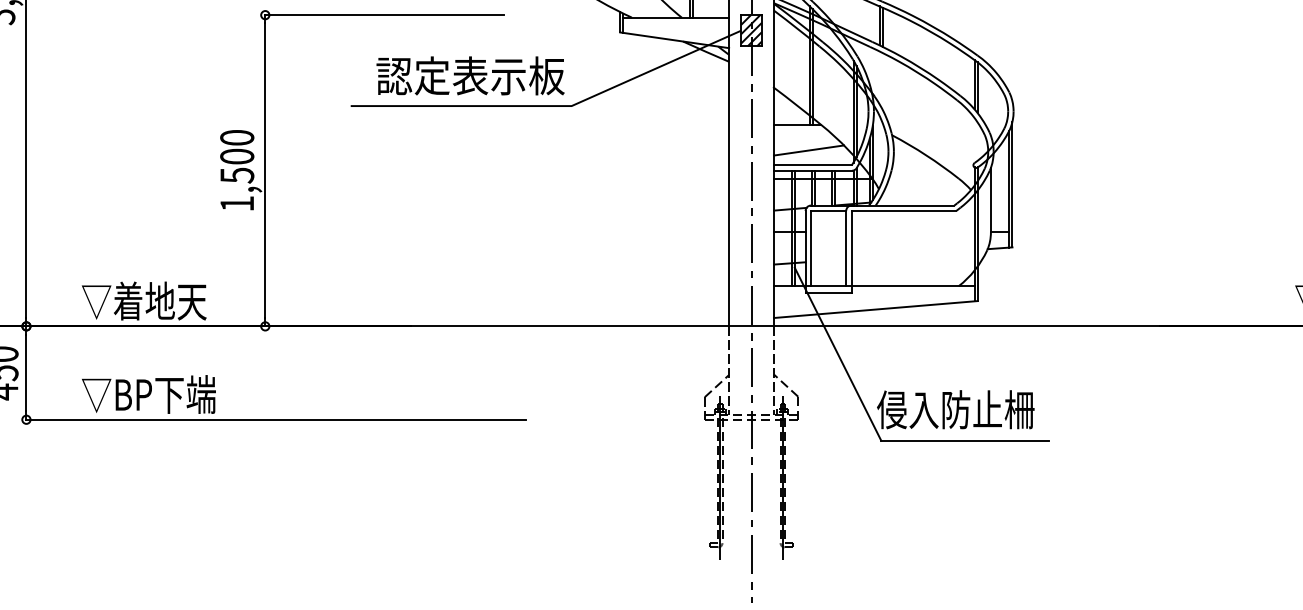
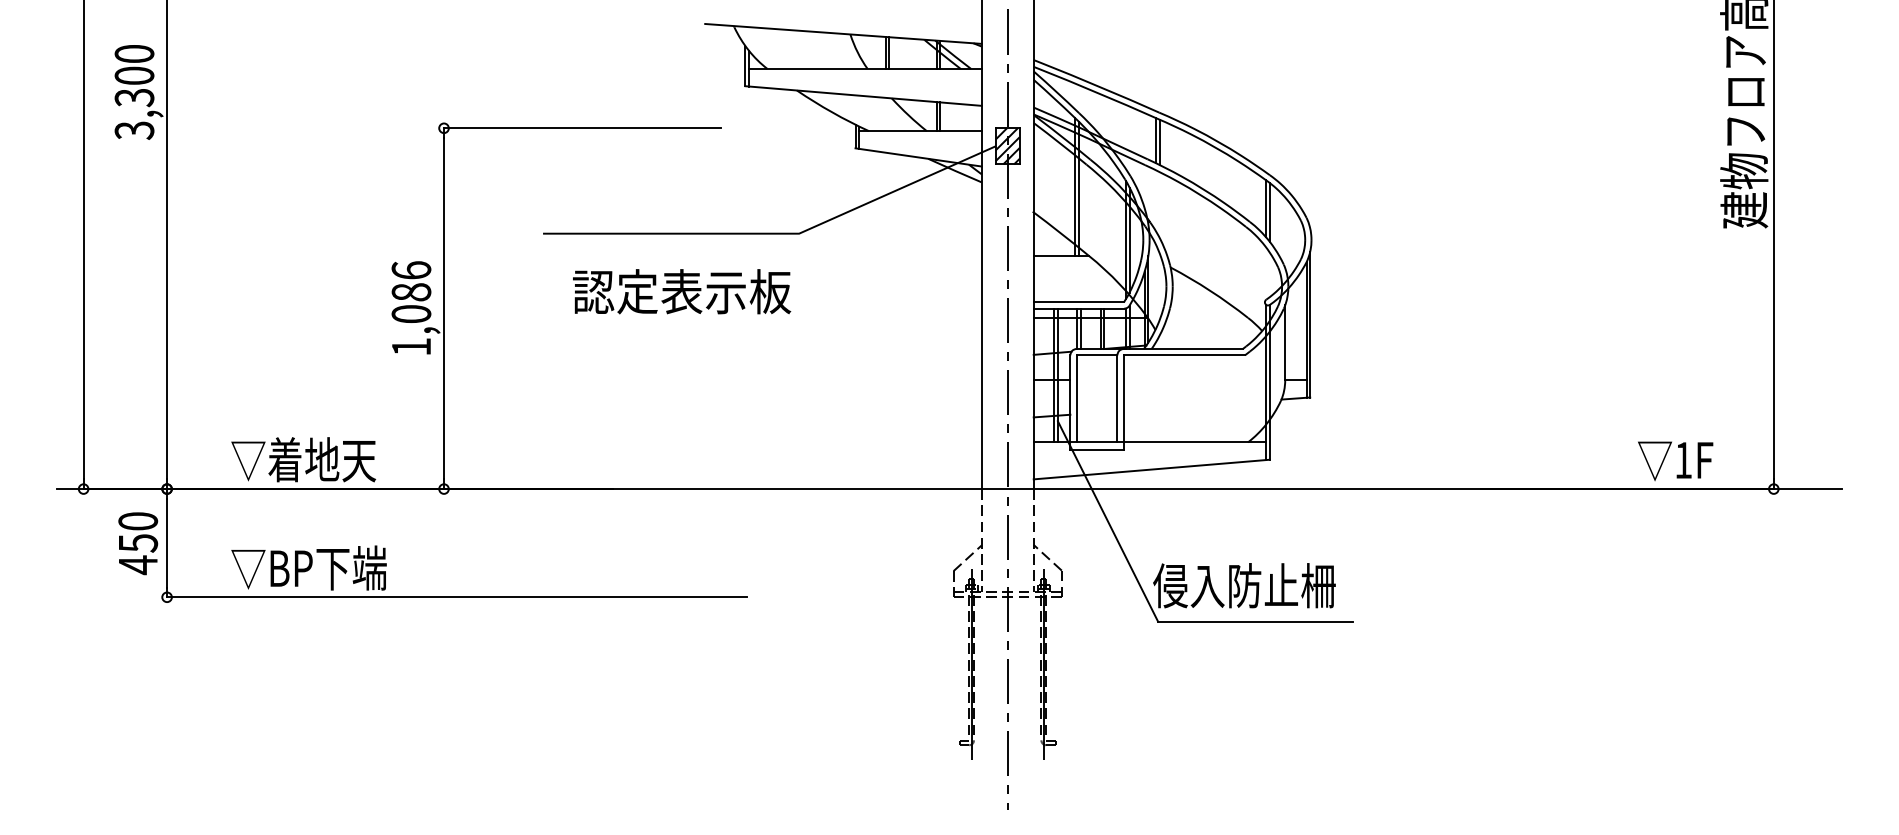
text: (471, 75) -> (682, 291), moved
line: (808, 150) -> (1073, 285), removed
text: (237, 156) -> (411, 292), 1,500 -> 1,086

